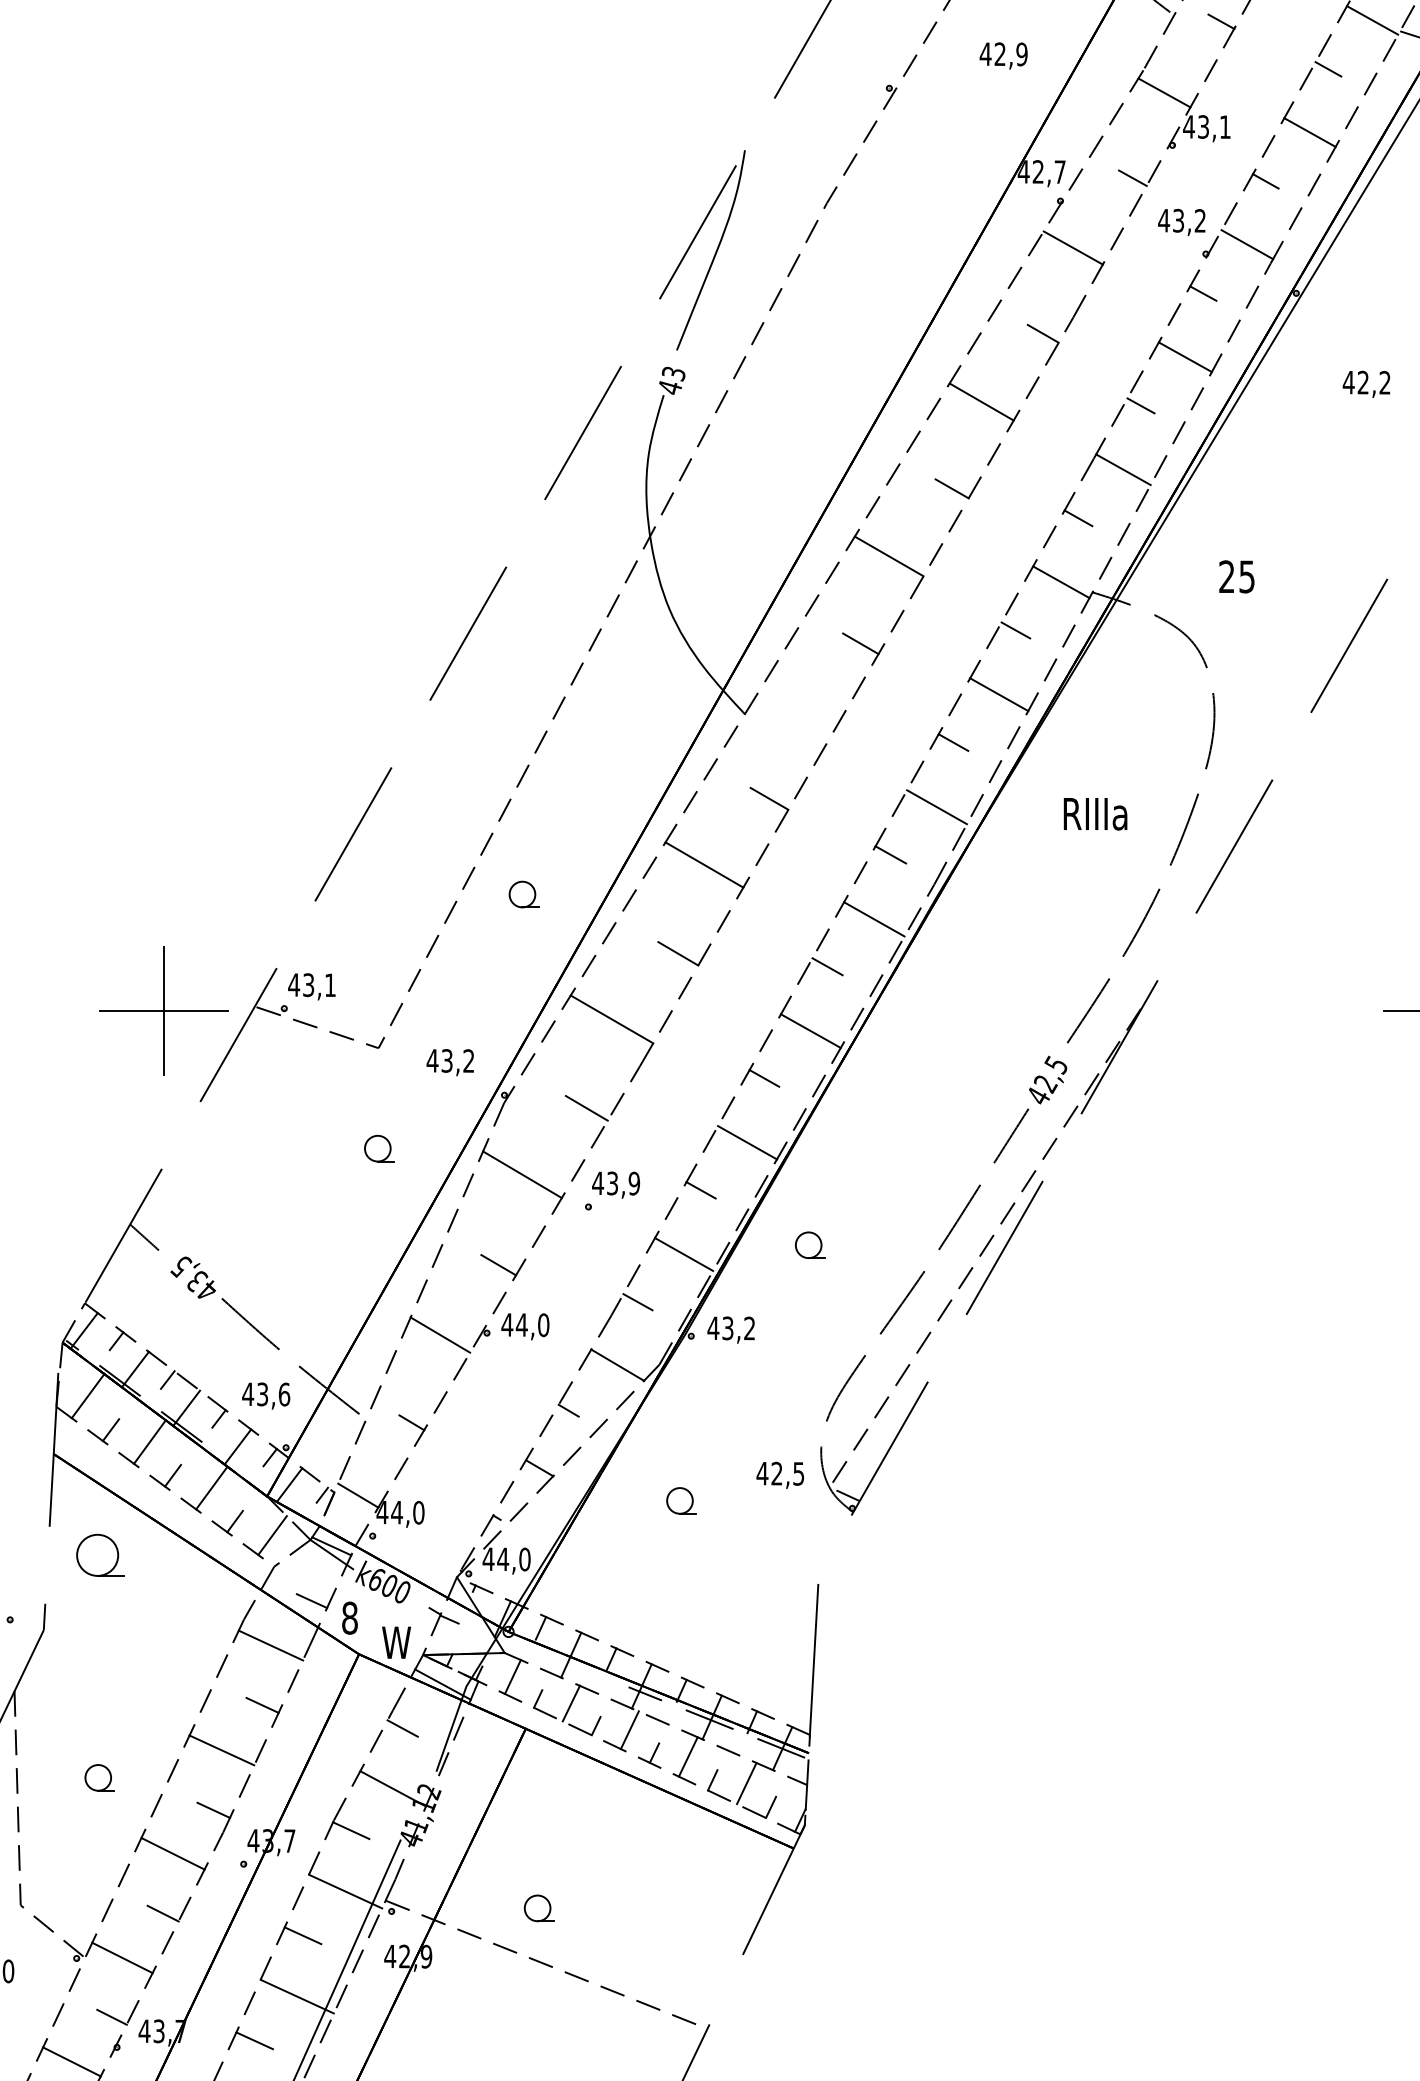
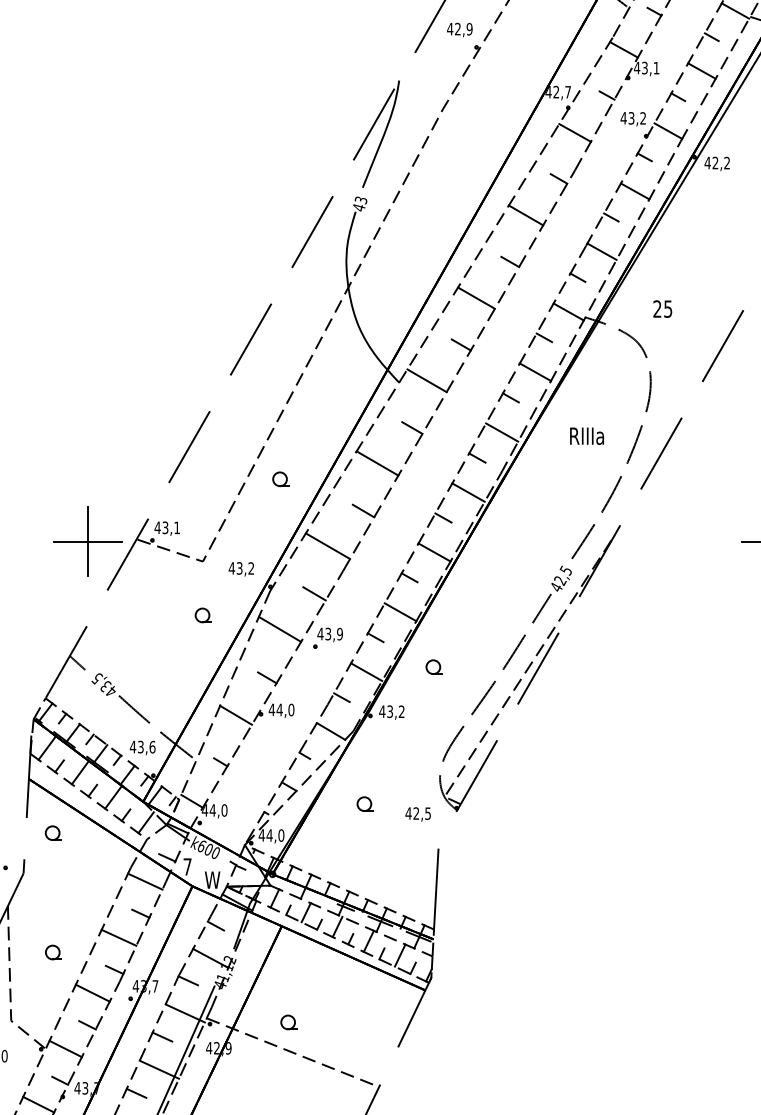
text: (1003, 54) -> (459, 29), moved
text: (1365, 383) -> (716, 163), moved
line: (795, 710) -> (426, 380), added
text: (779, 1475) -> (417, 814), moved
part: (97, 1553) -> (52, 832), size x0.62
text: (349, 1617) -> (187, 866), 8 -> 7

